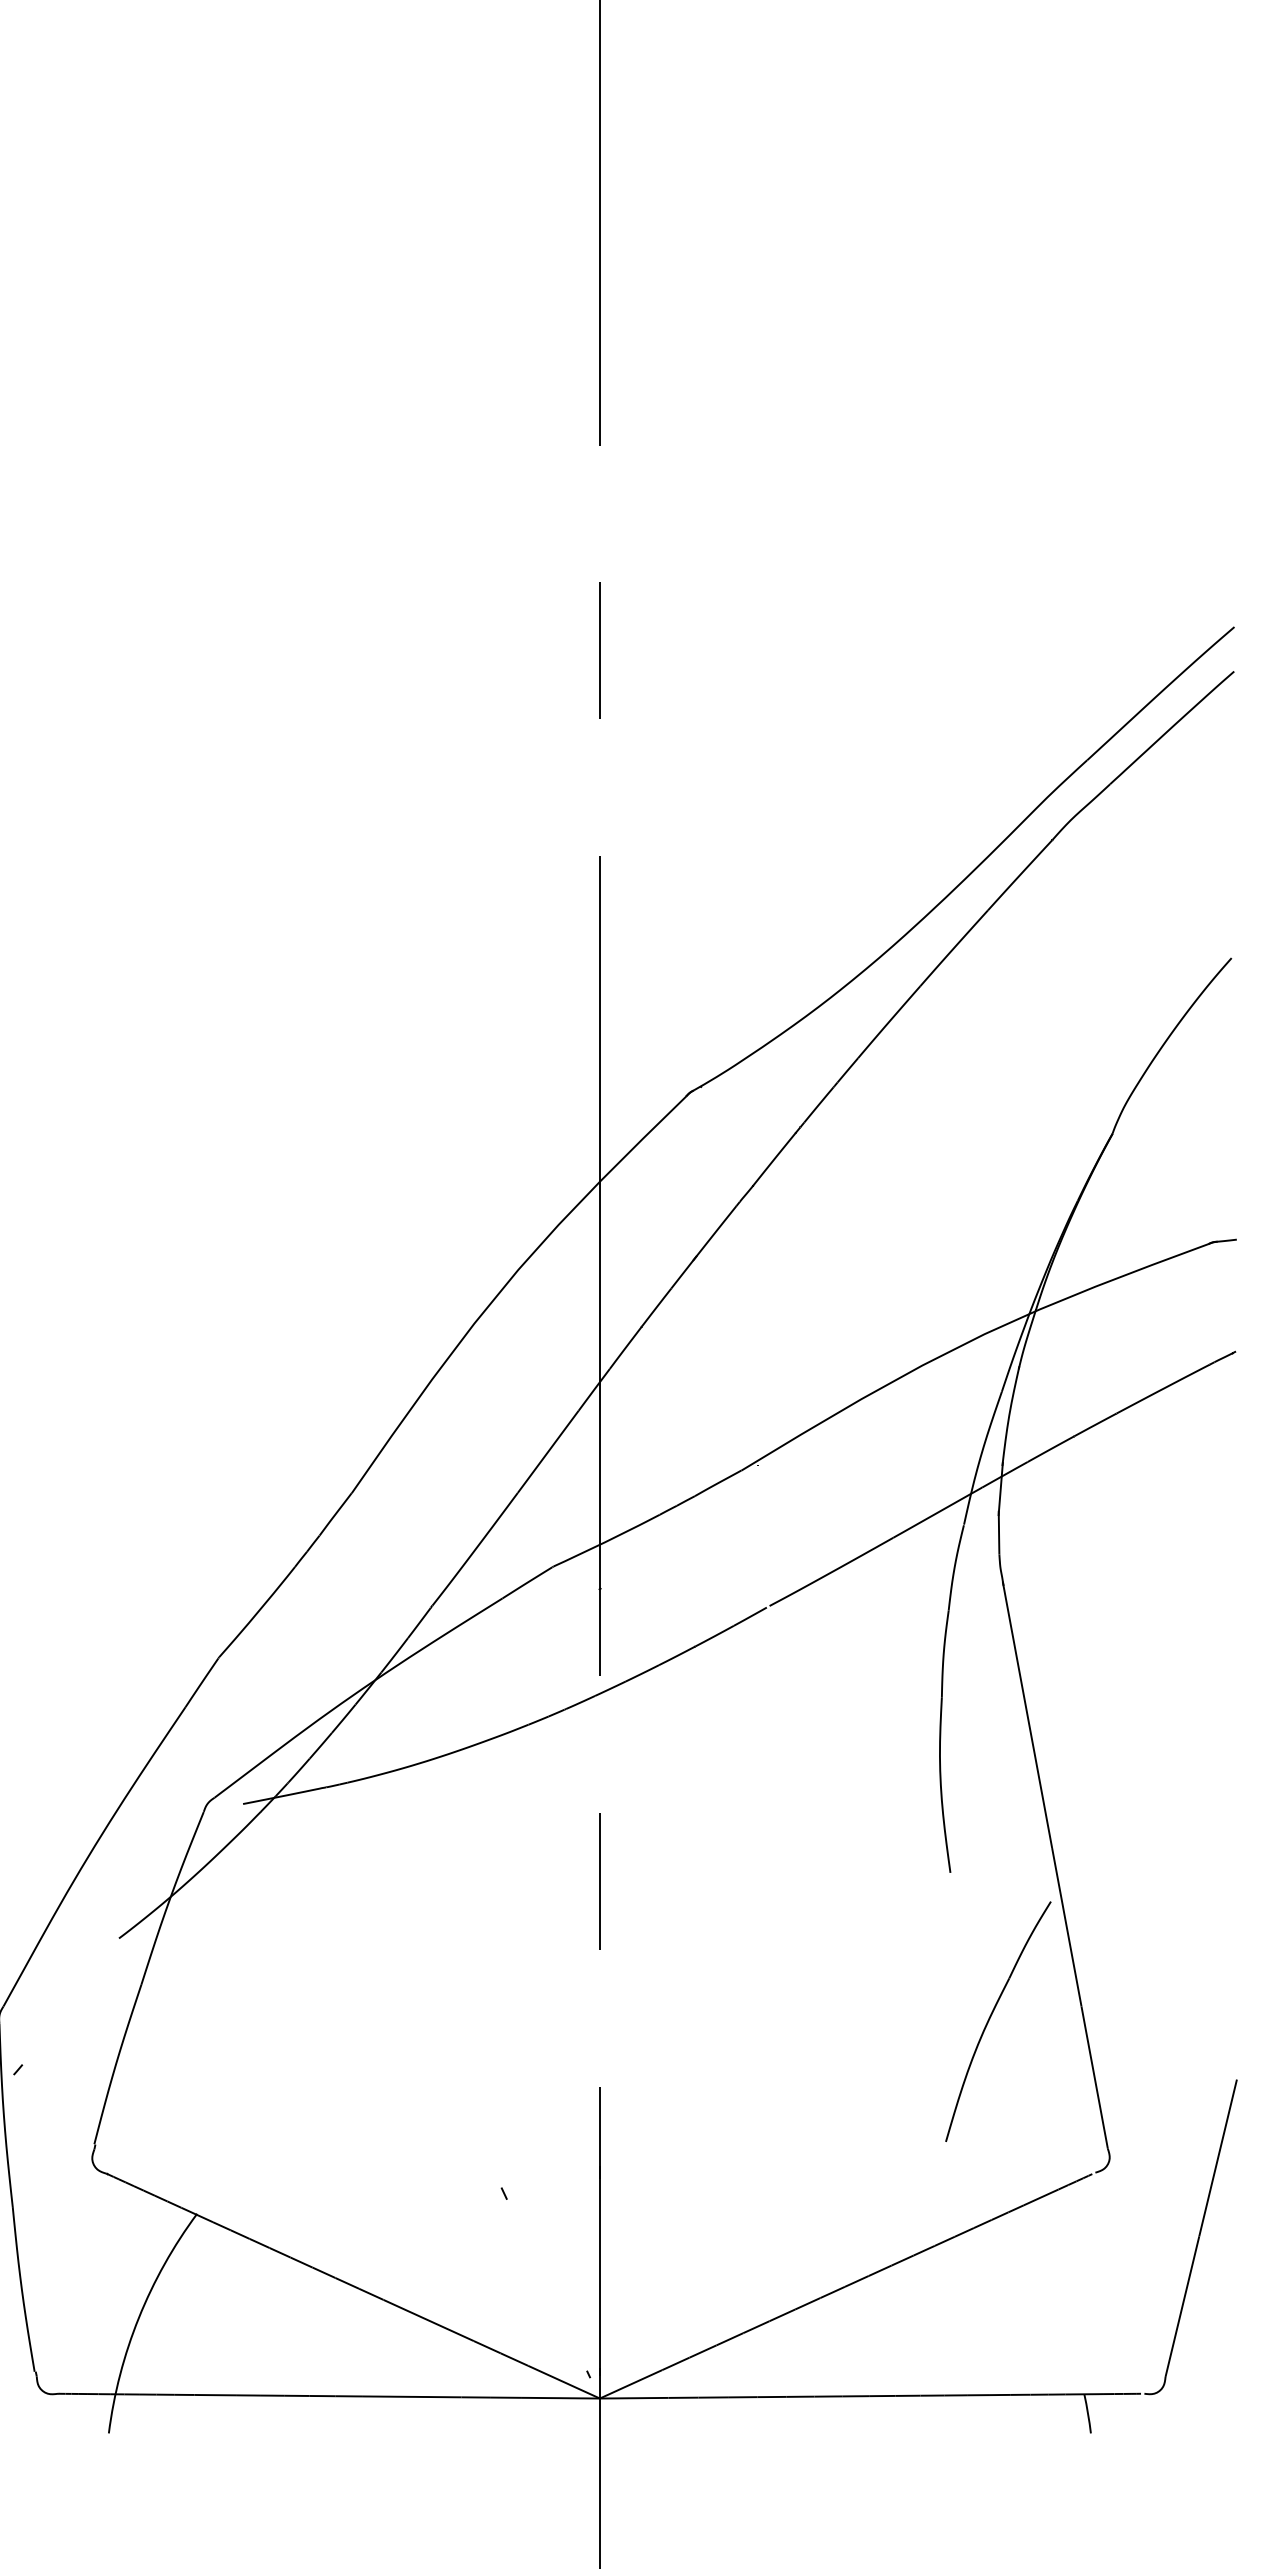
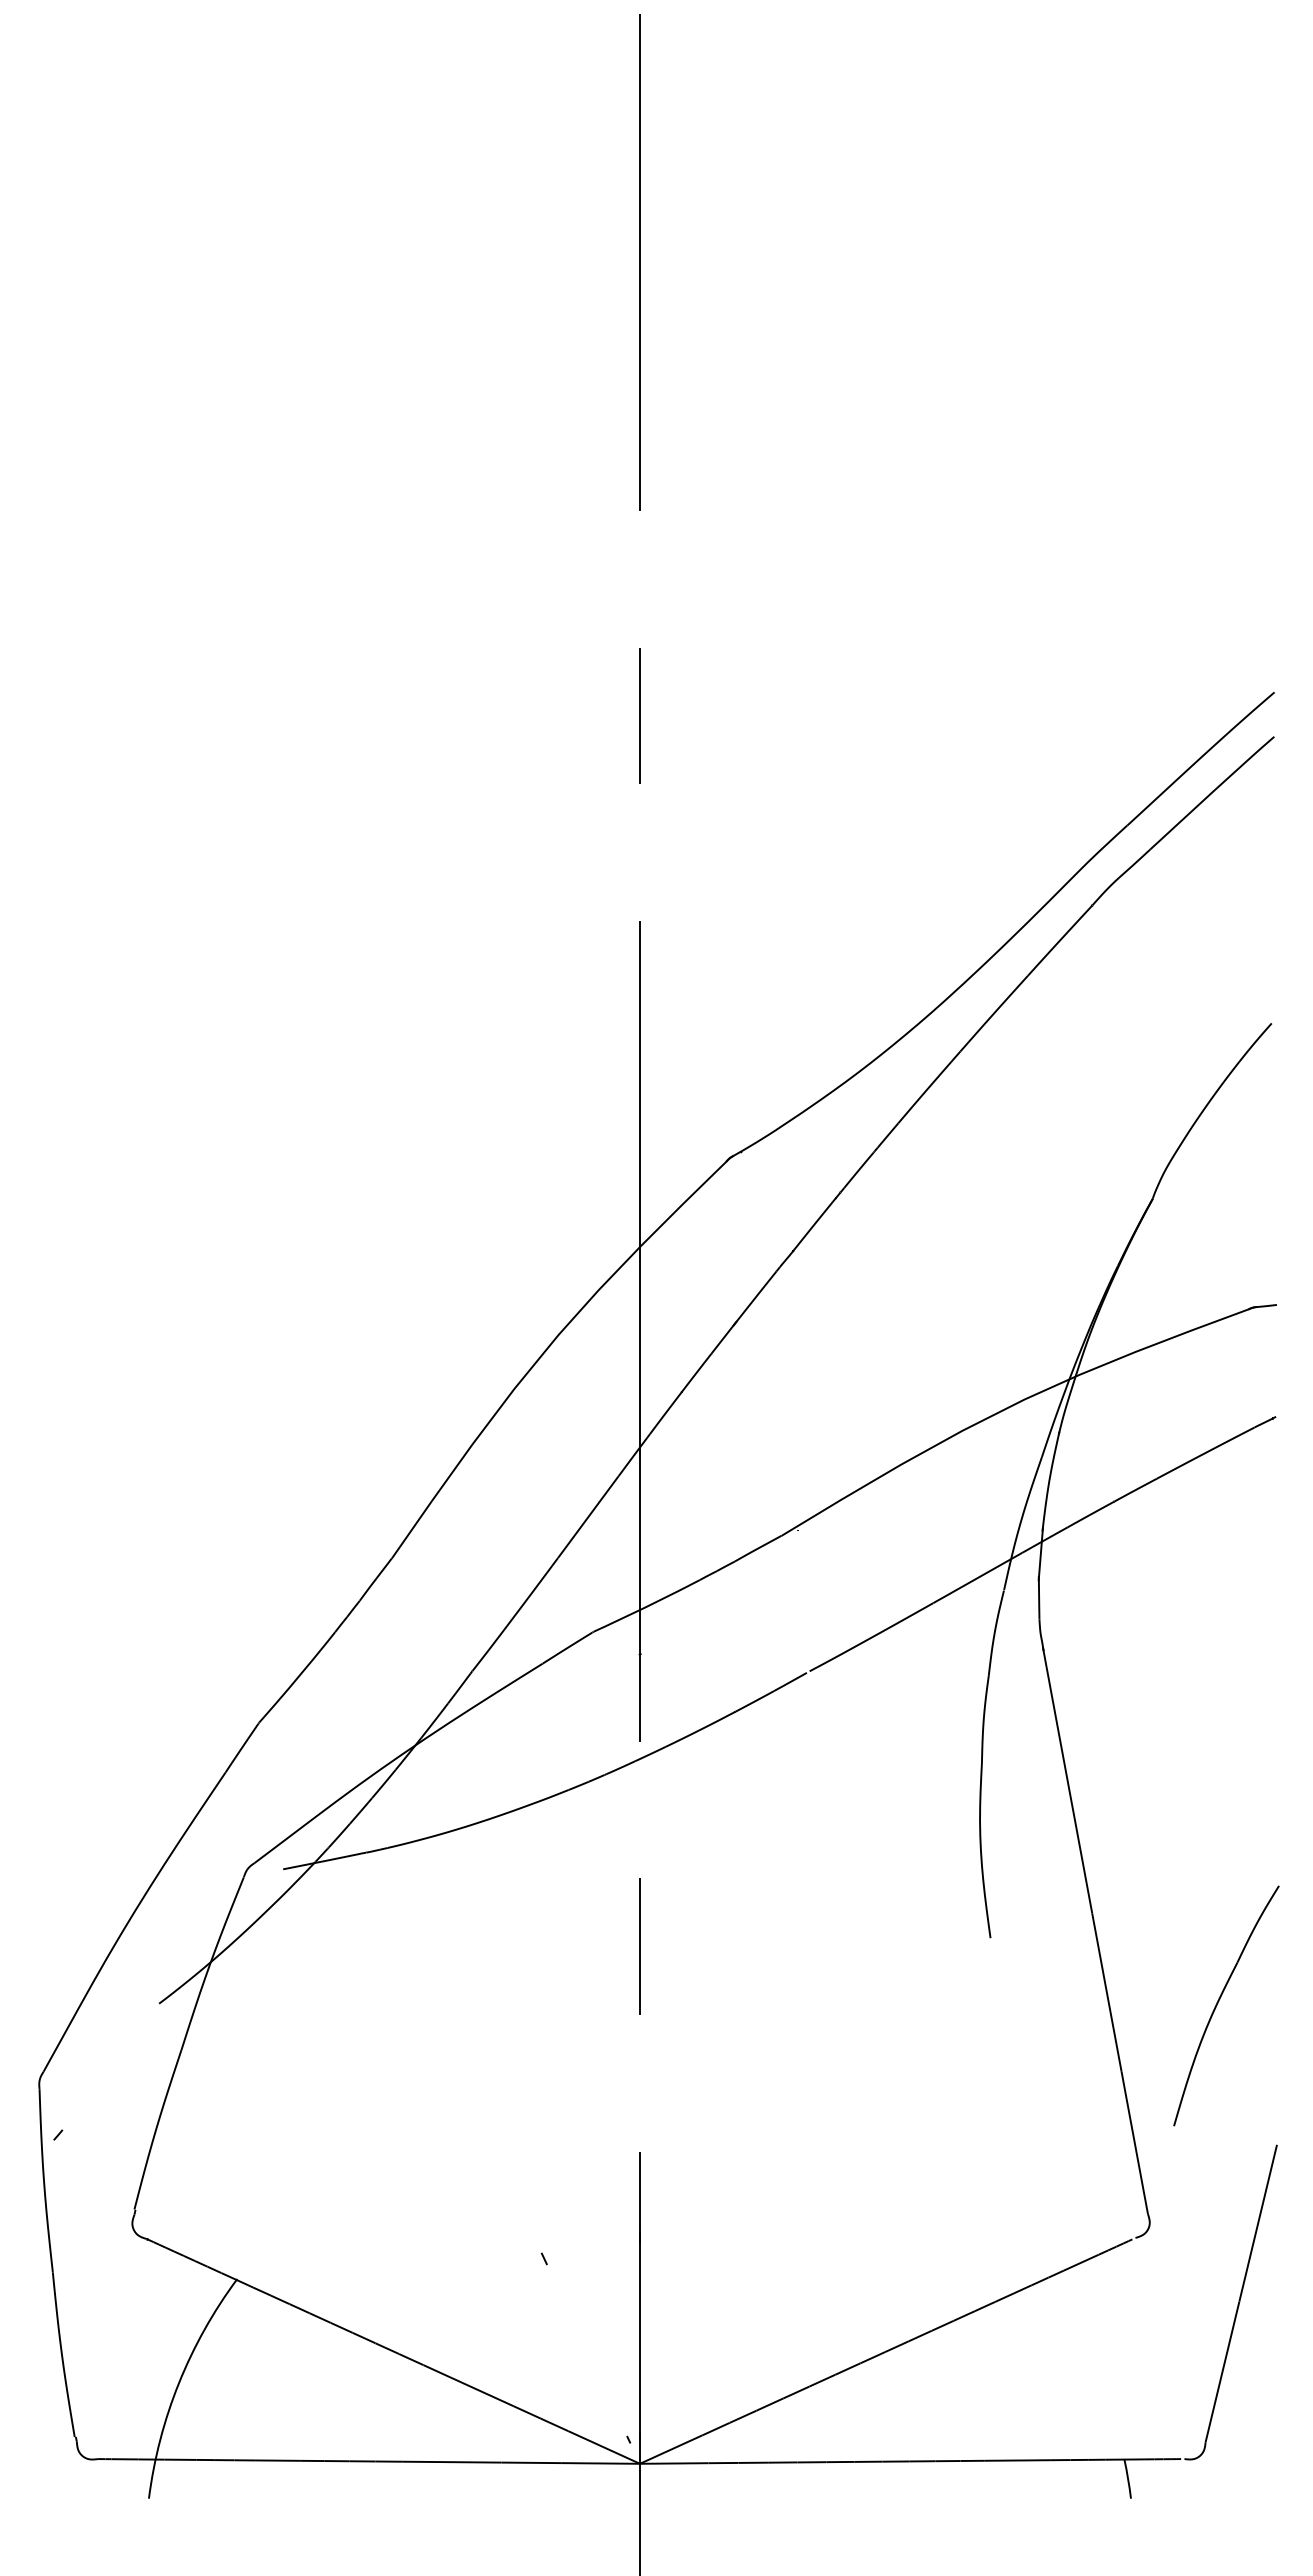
part: (991, 2017) -> (1219, 2001), moved

